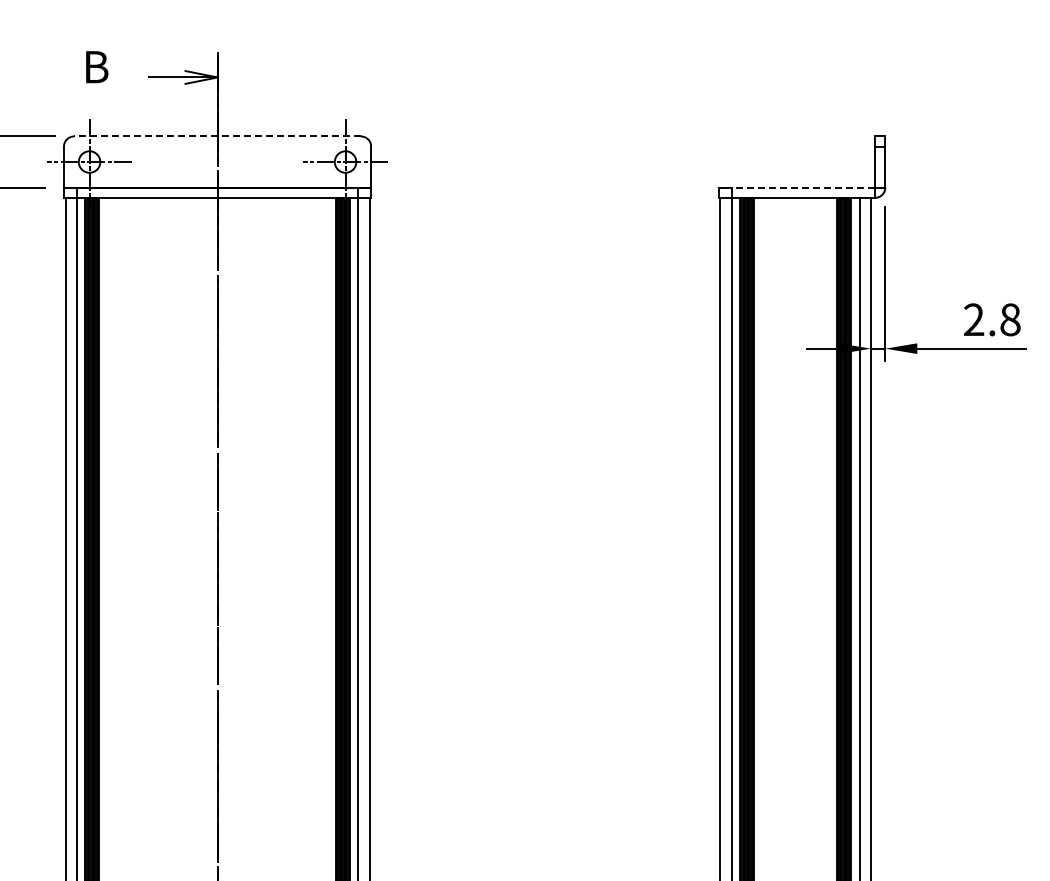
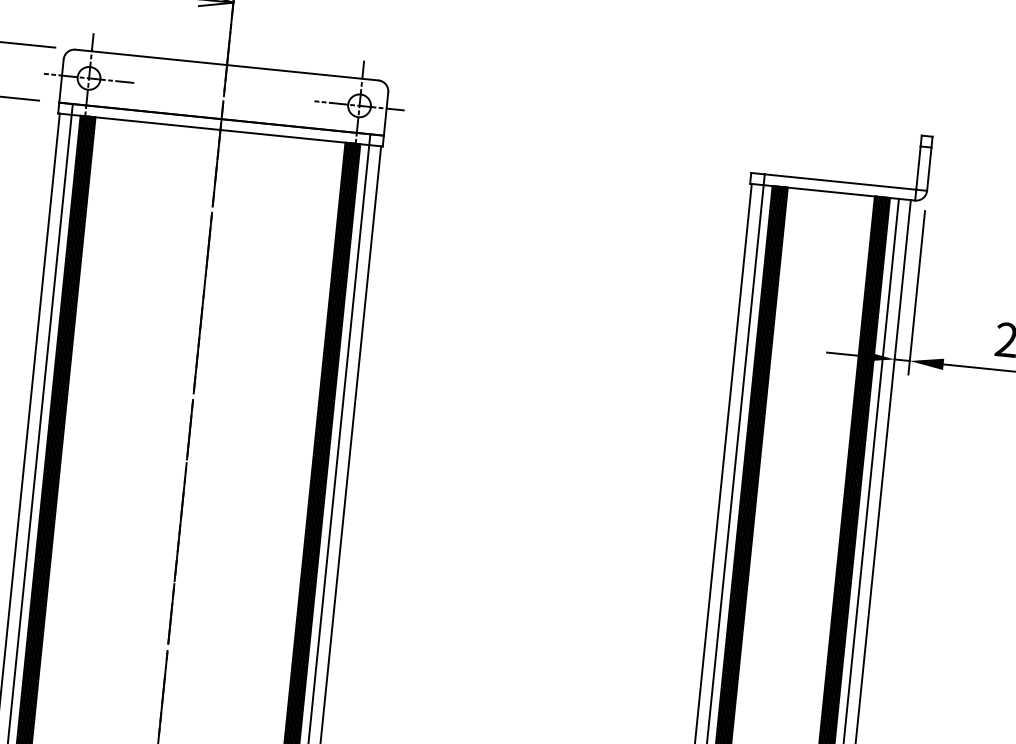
line: (217, 136) -> (227, 65), dashed -> solid
line: (803, 187) -> (840, 181), dashed -> solid

